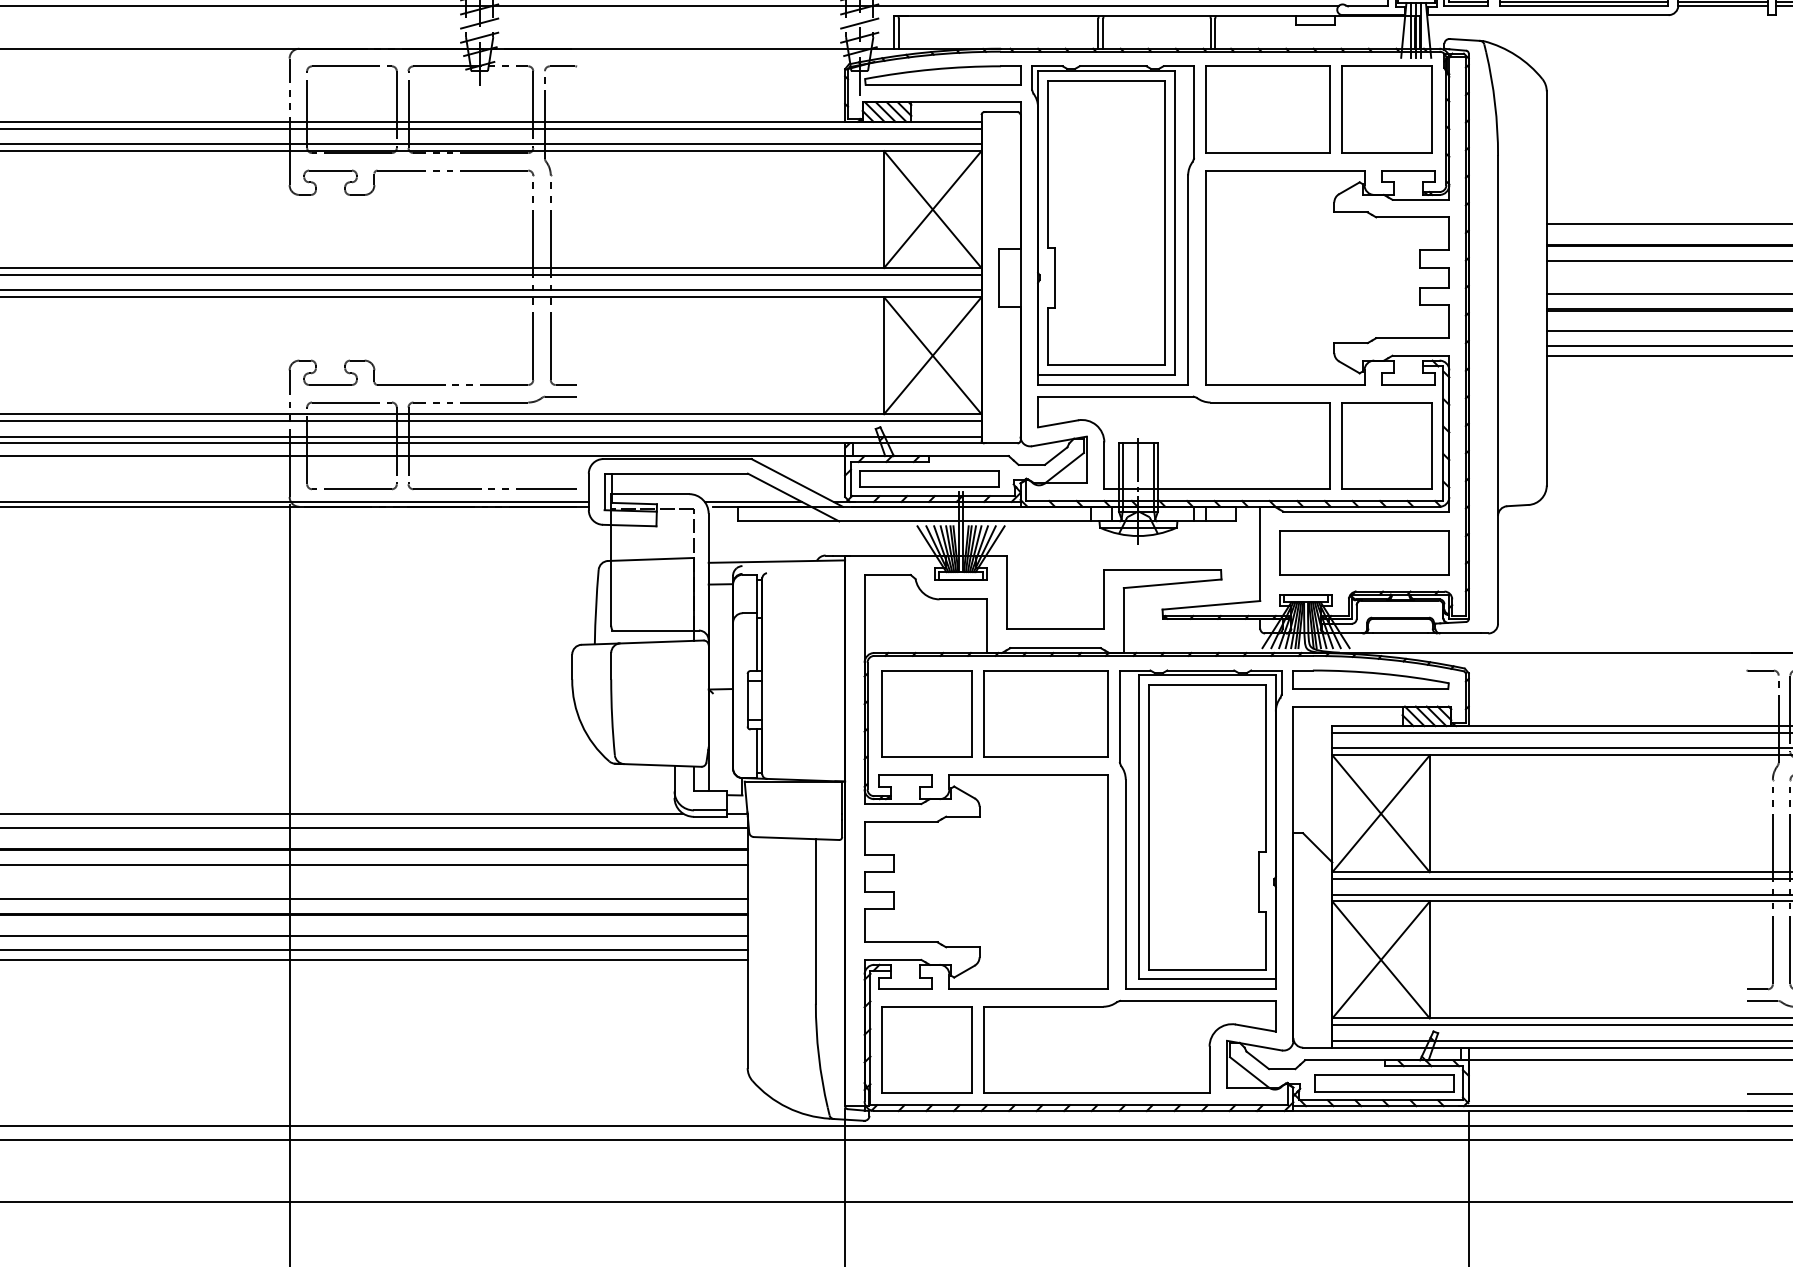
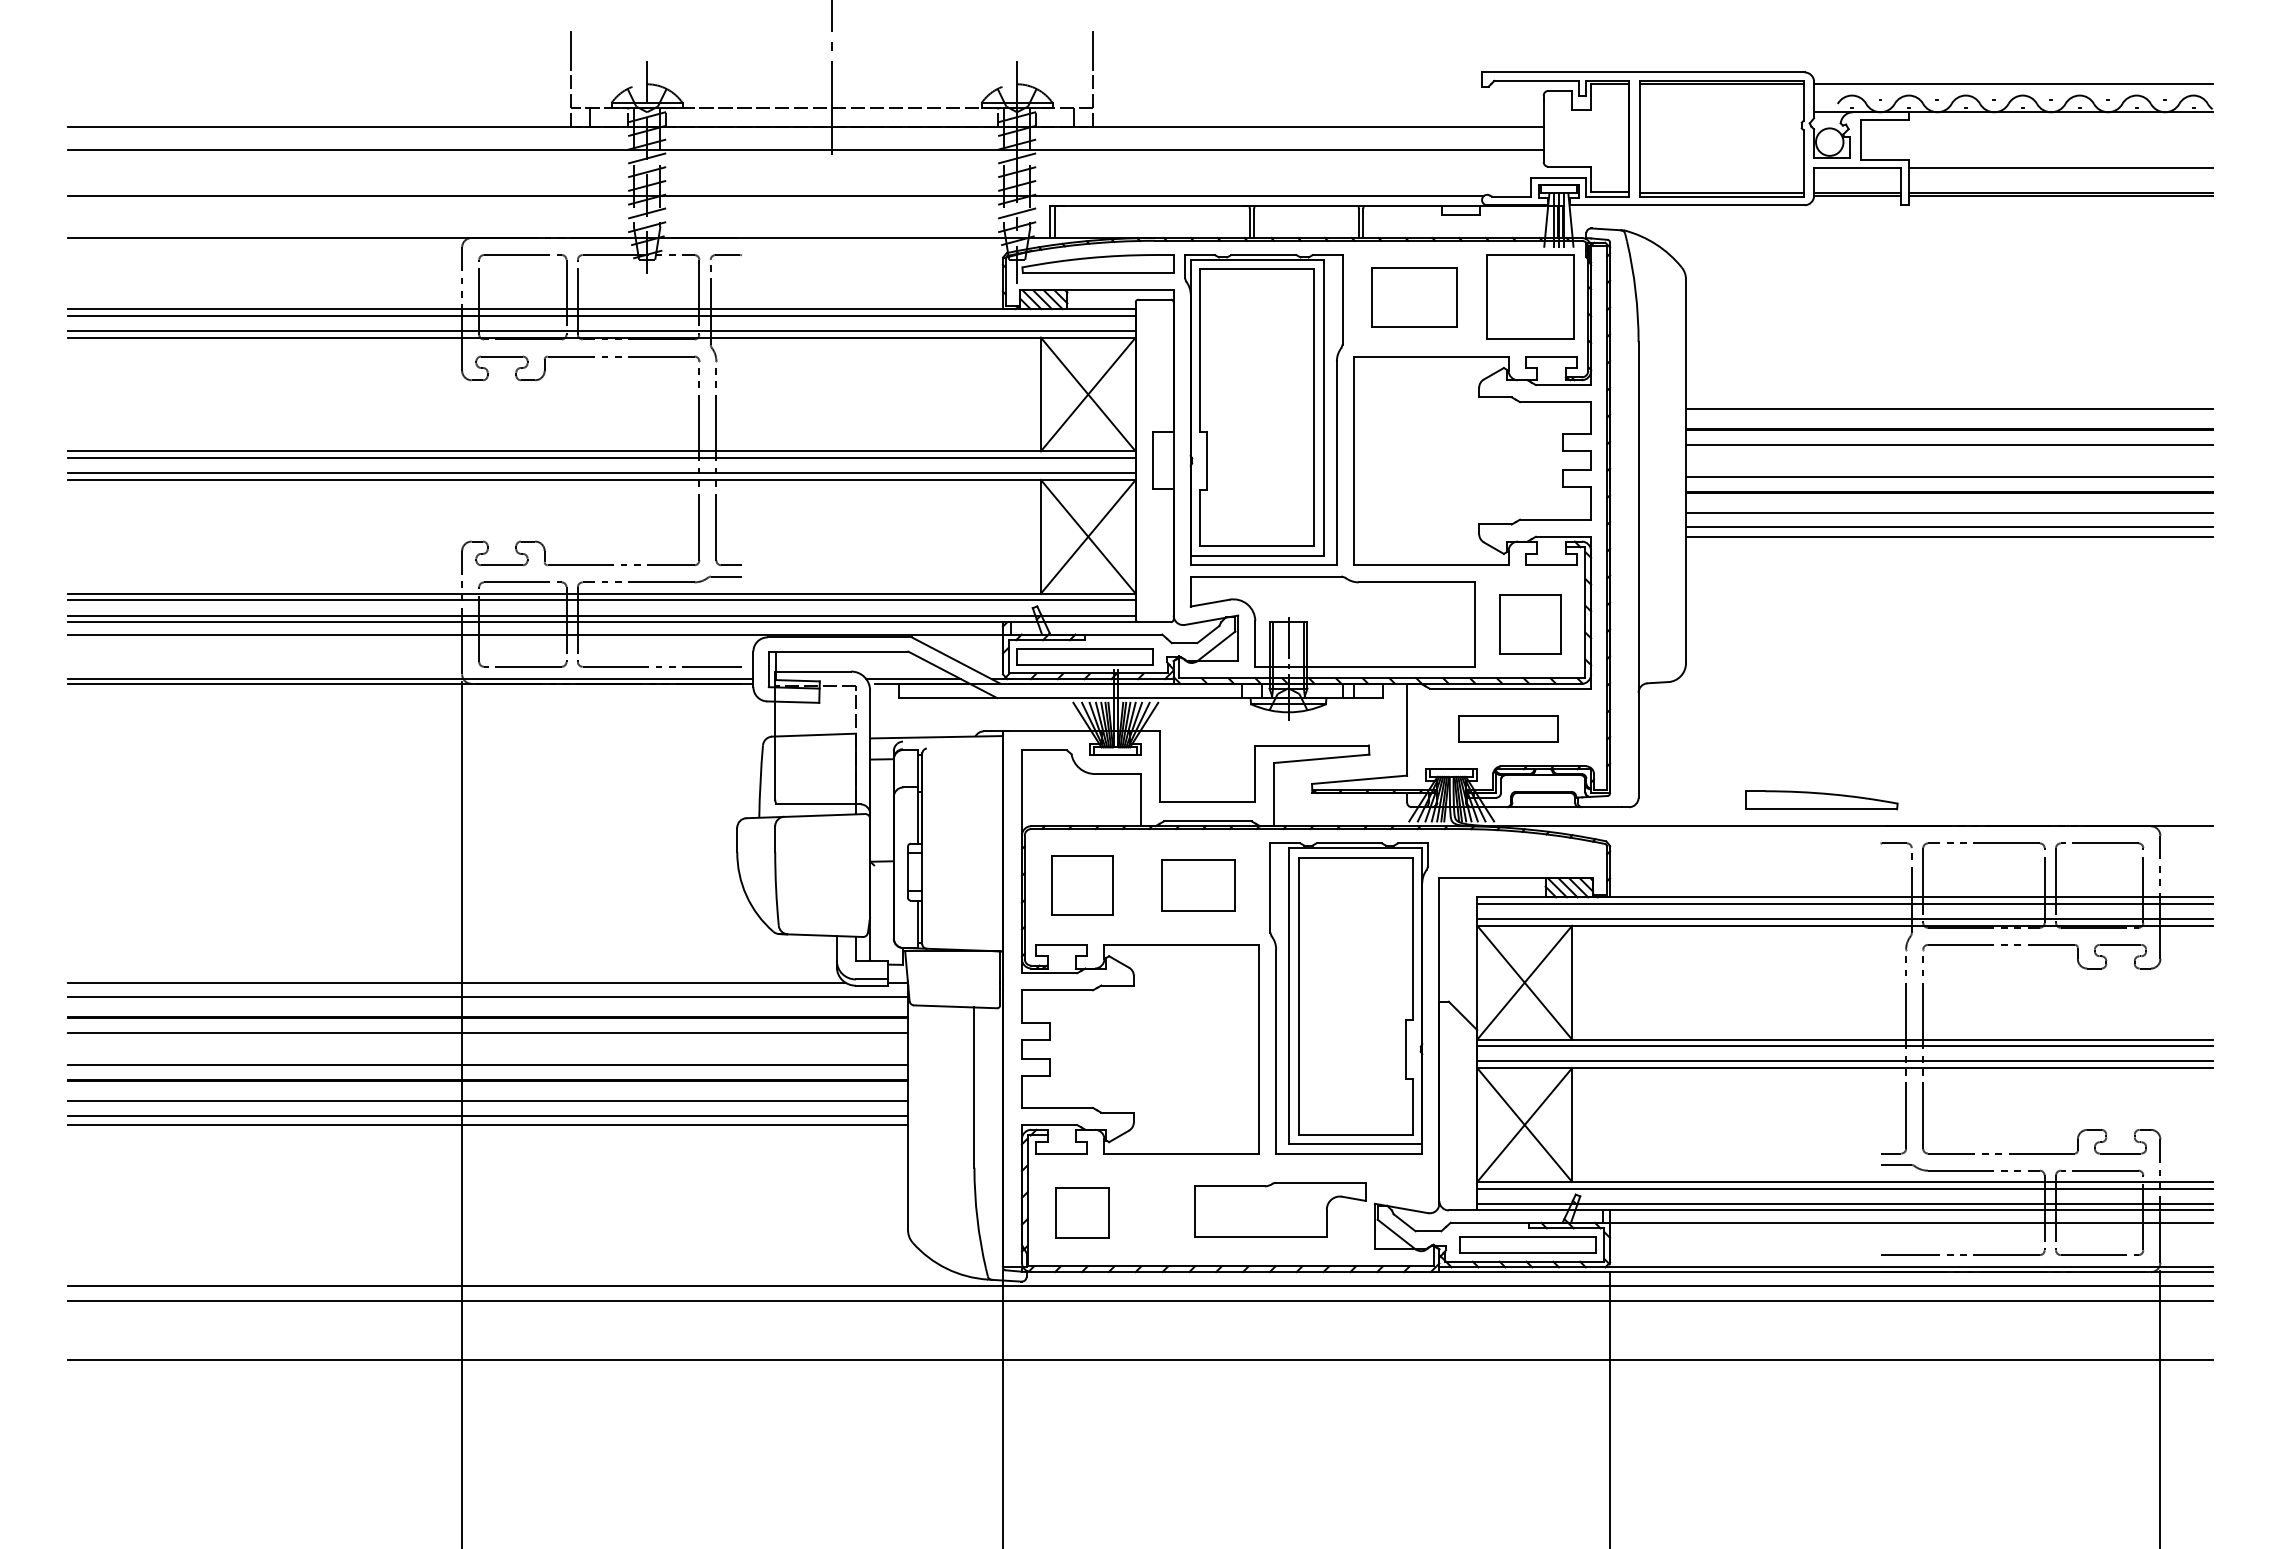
part: (1267, 108) -> (1414, 296), size x0.7
part: (1387, 445) -> (1530, 624), size x0.7
part: (1364, 552) -> (1508, 728), size x0.6
part: (1370, 680) -> (1821, 800), moved
part: (926, 713) -> (1082, 885), size x0.7
part: (1045, 713) -> (1198, 885), size x0.6
part: (1130, 1046) -> (1280, 1209), size x0.6
part: (926, 1049) -> (1082, 1212), size x0.6

